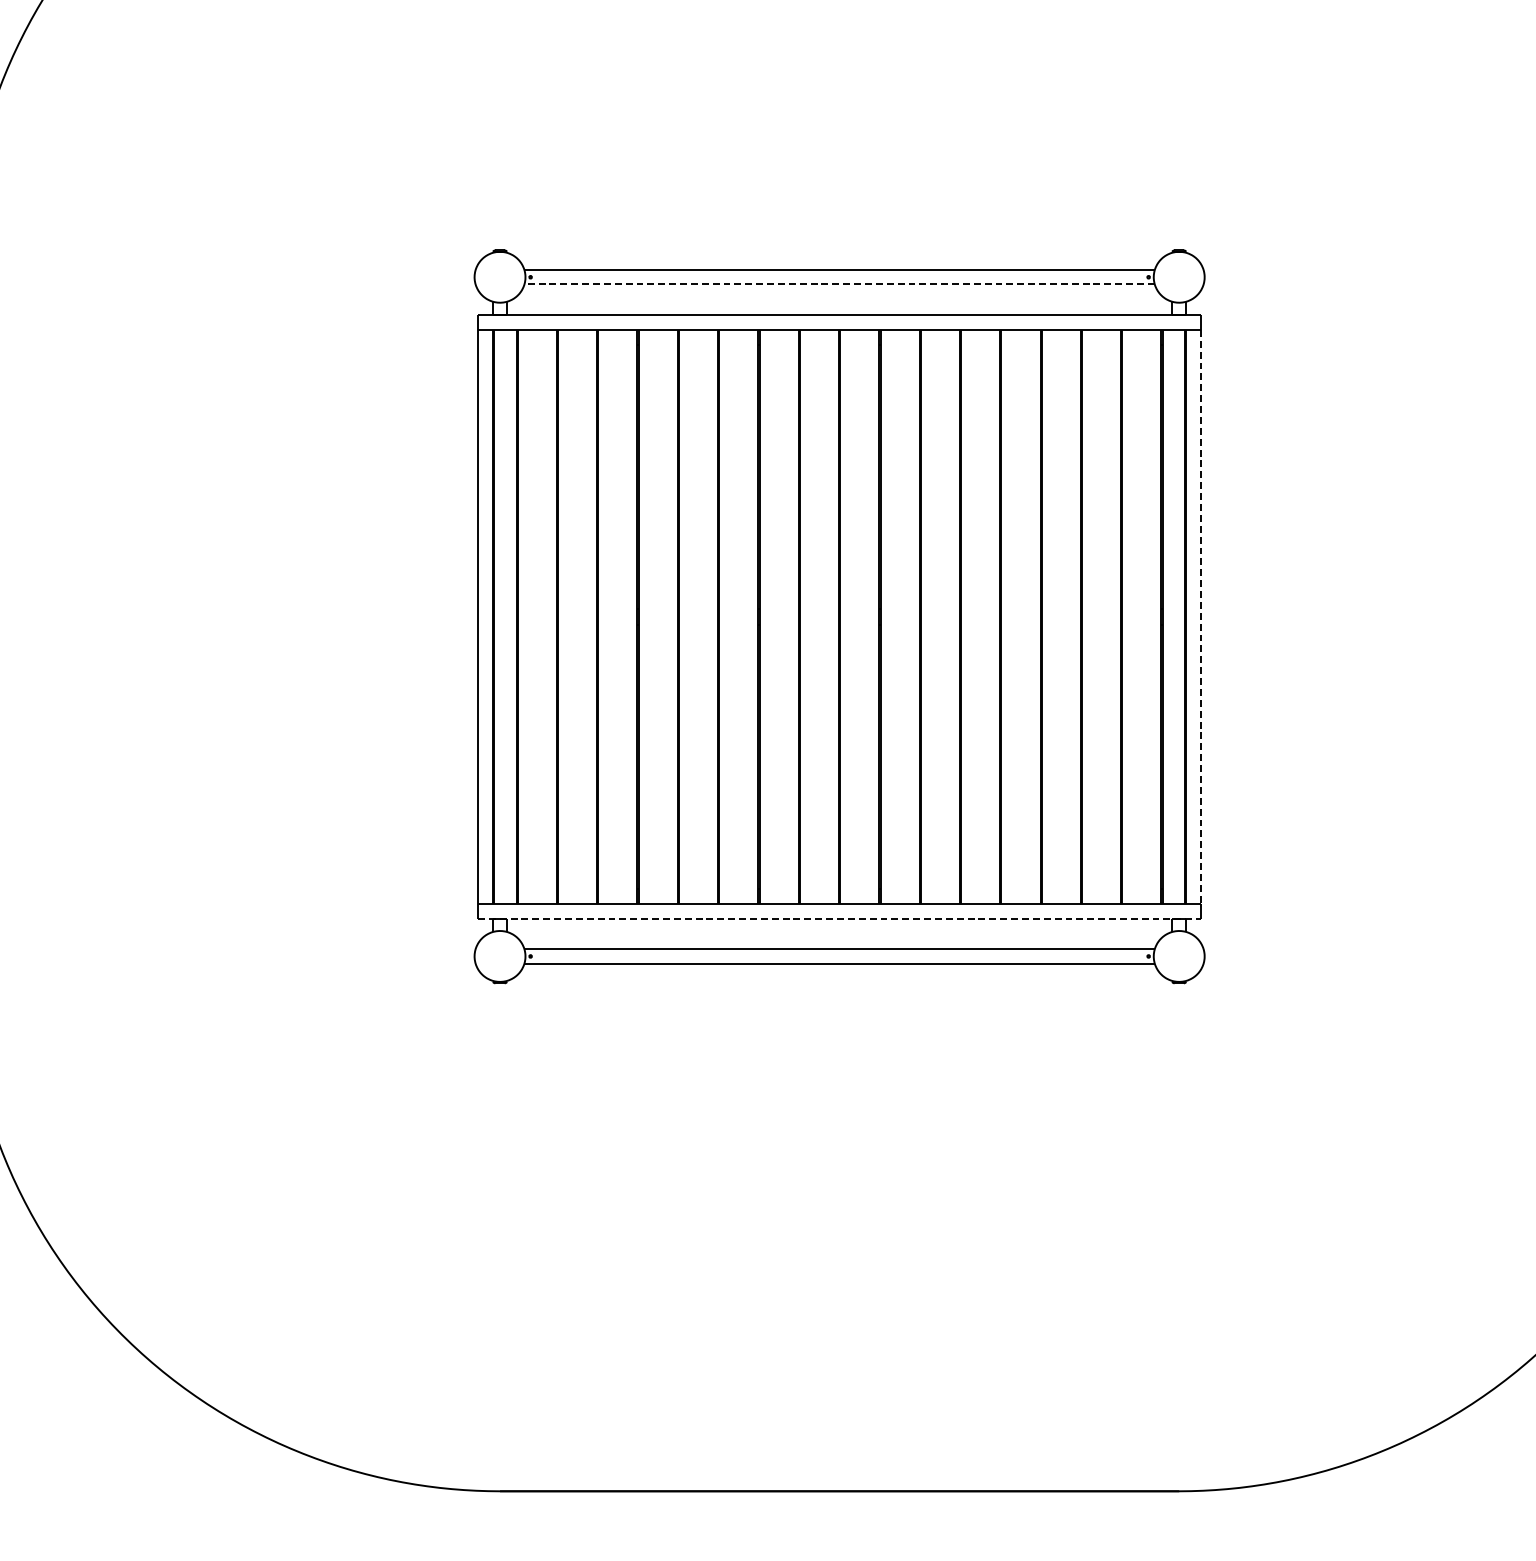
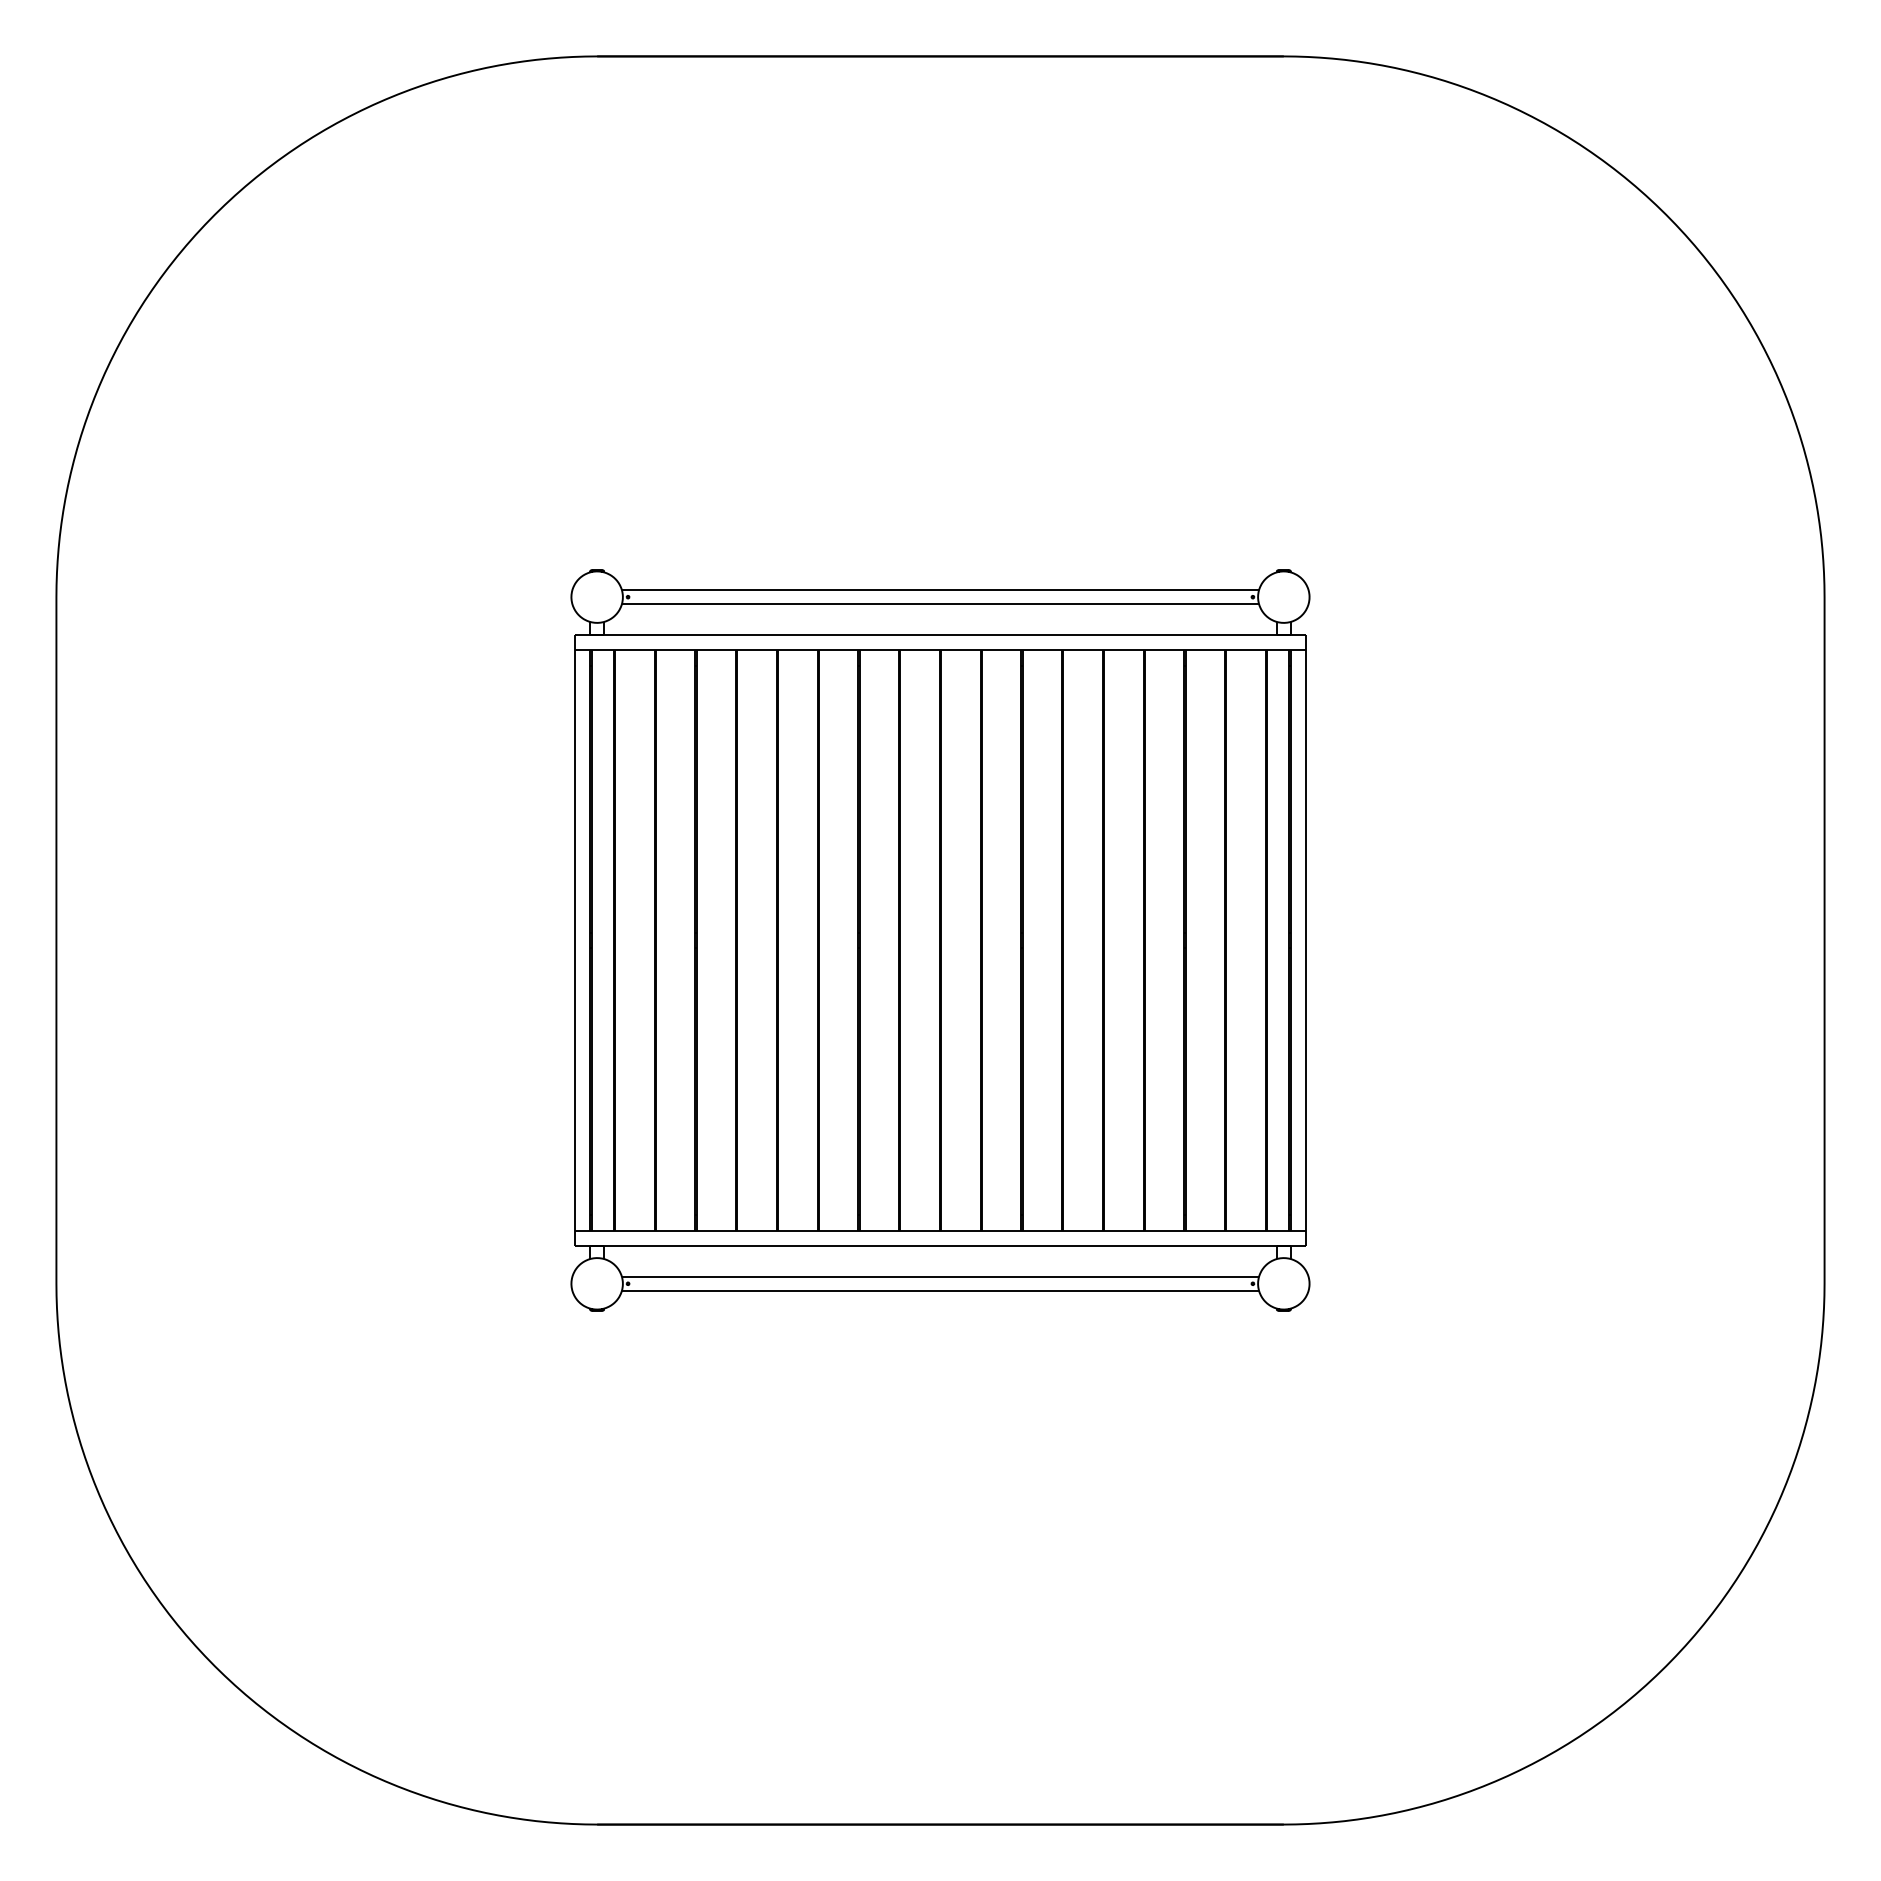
line: (839, 284) -> (940, 604), dashed -> solid
line: (1201, 616) -> (1306, 940), dashed -> solid
line: (839, 919) -> (940, 1246), dashed -> solid

